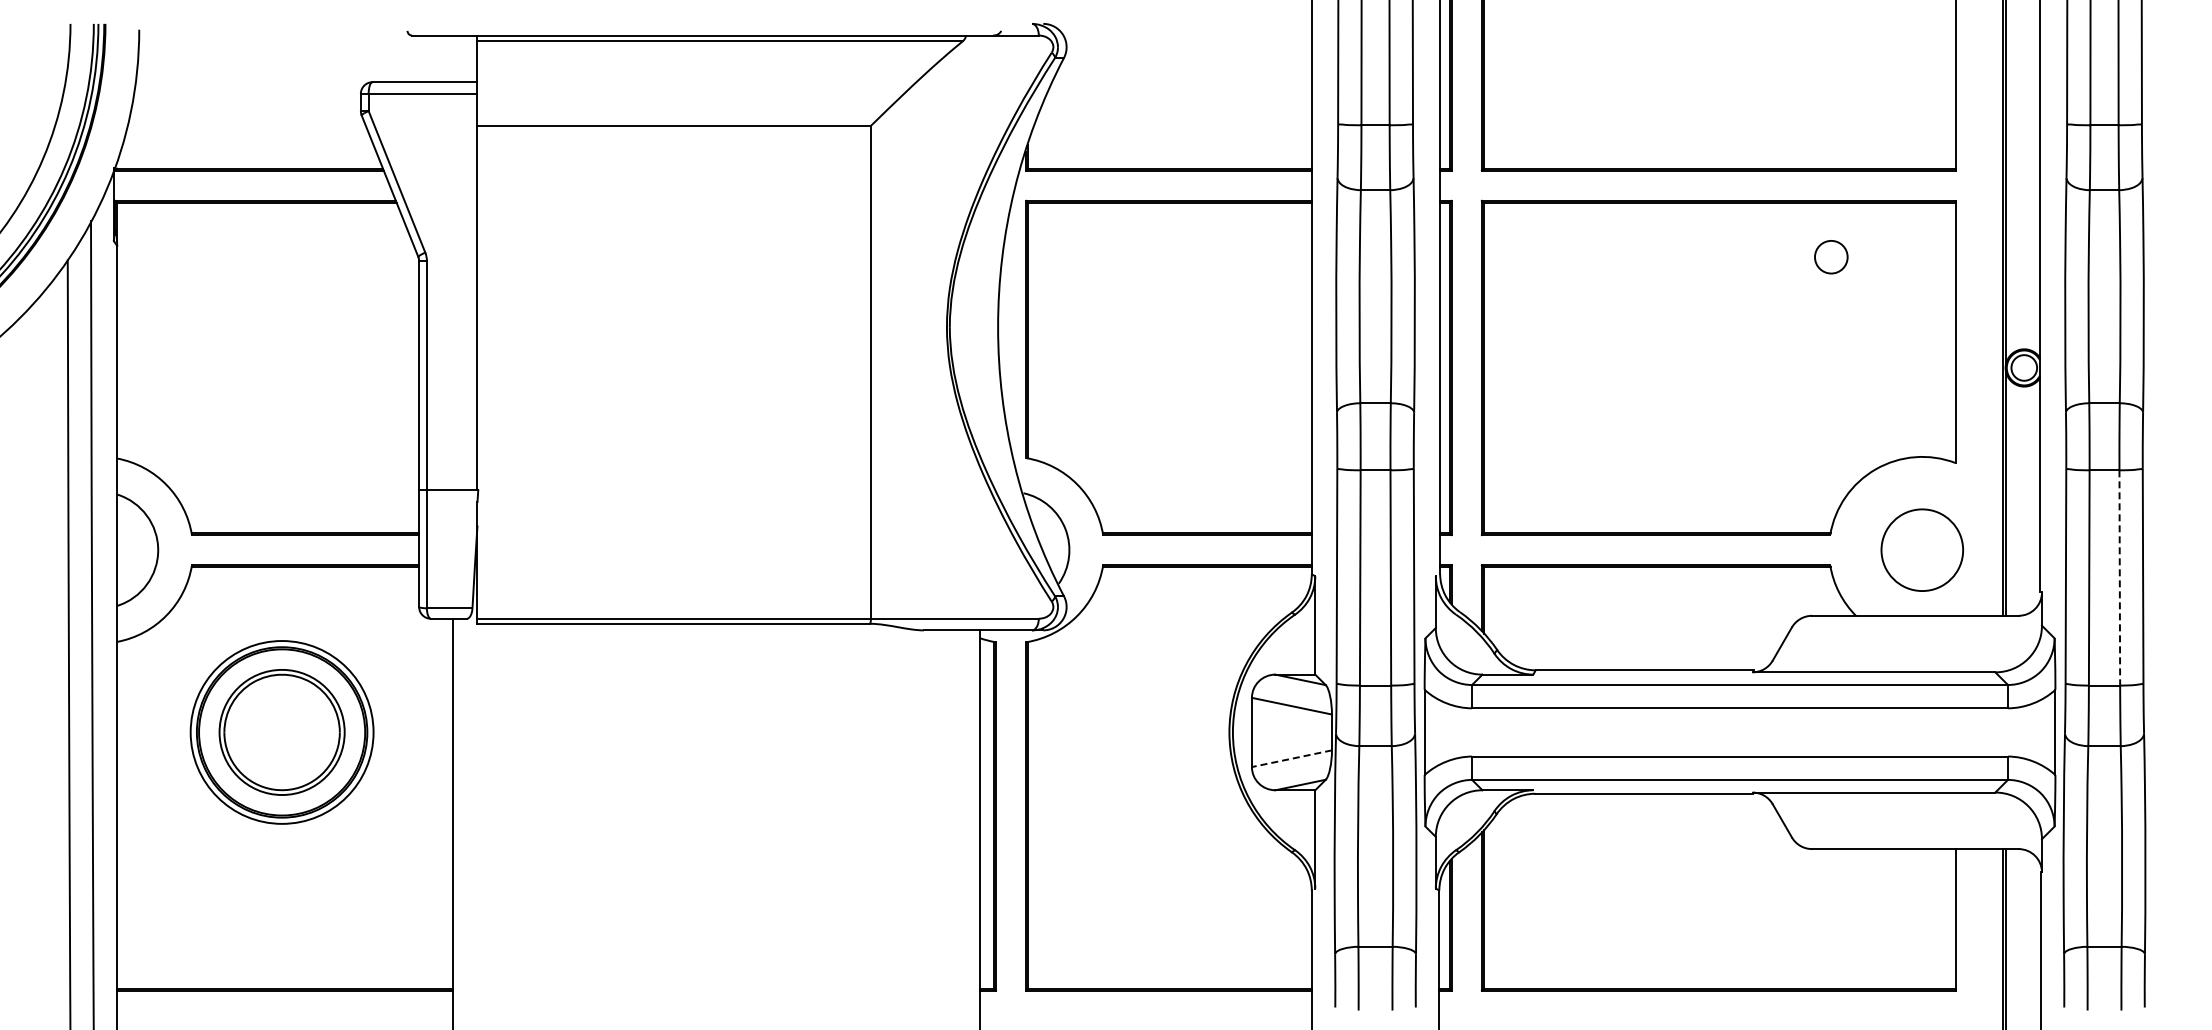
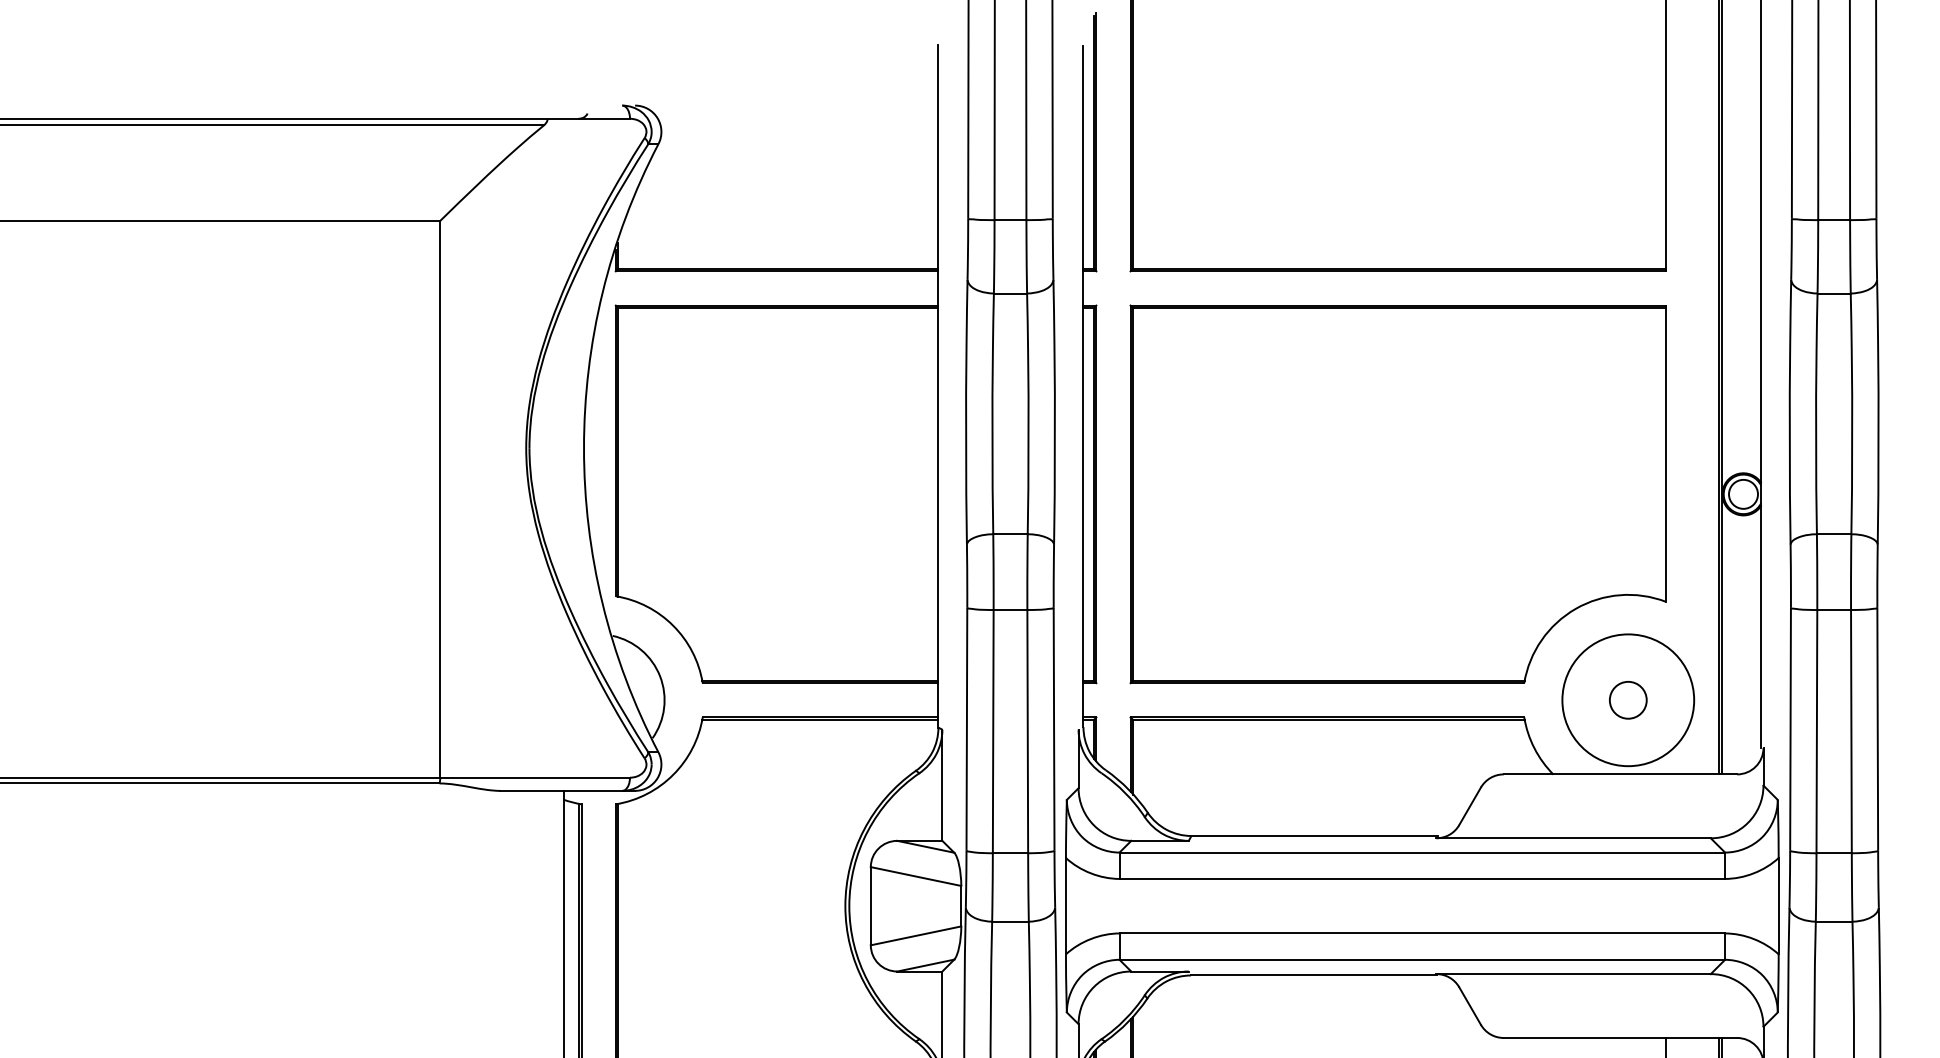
circle: (1831, 257) -> (1628, 700), moved
circle: (1922, 549) -> (1628, 699), size x1.43
line: (2119, 577) -> (1851, 731), dashed -> solid
line: (1291, 758) -> (915, 935), dashed -> solid

